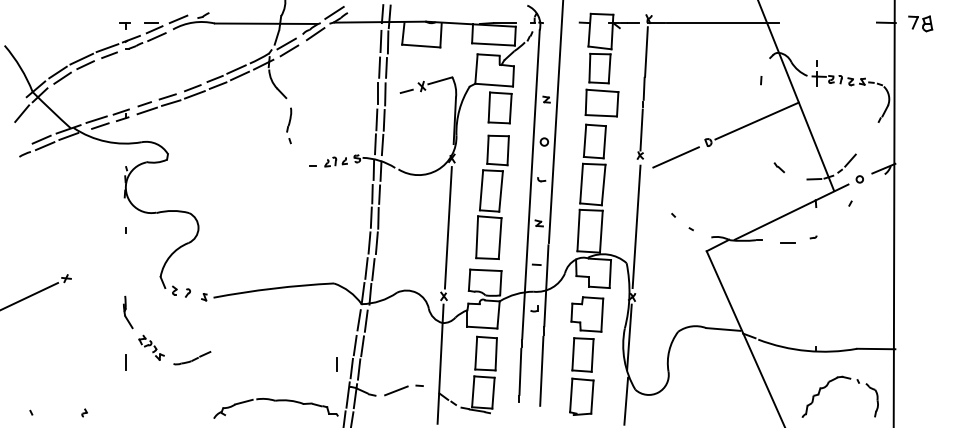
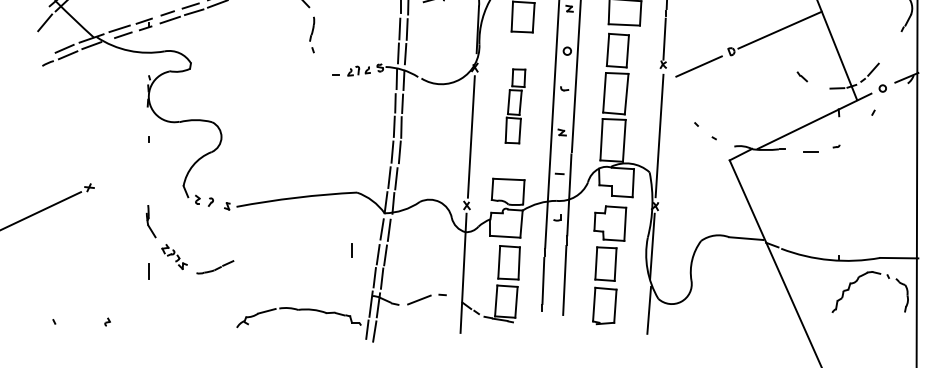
part: (492, 196) -> (515, 105), size x0.6
line: (336, 364) -> (351, 250), moved
part: (827, 386) -> (857, 281), moved

